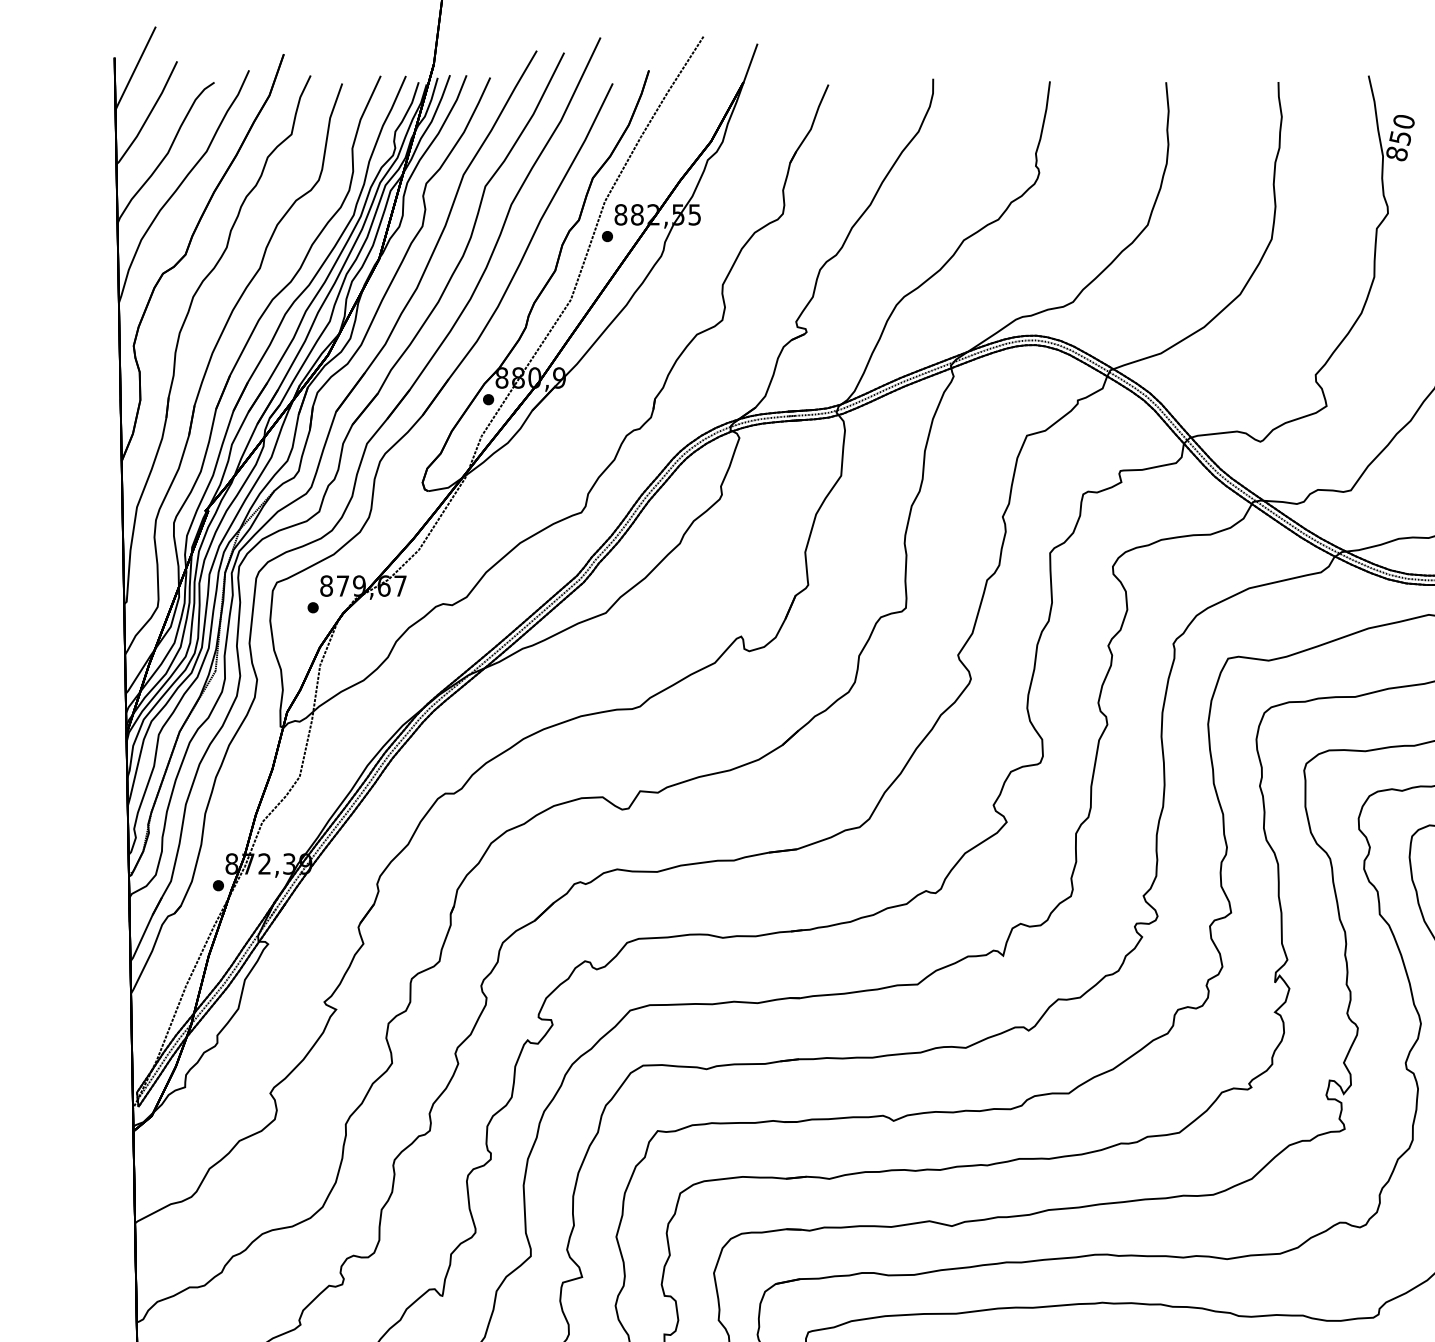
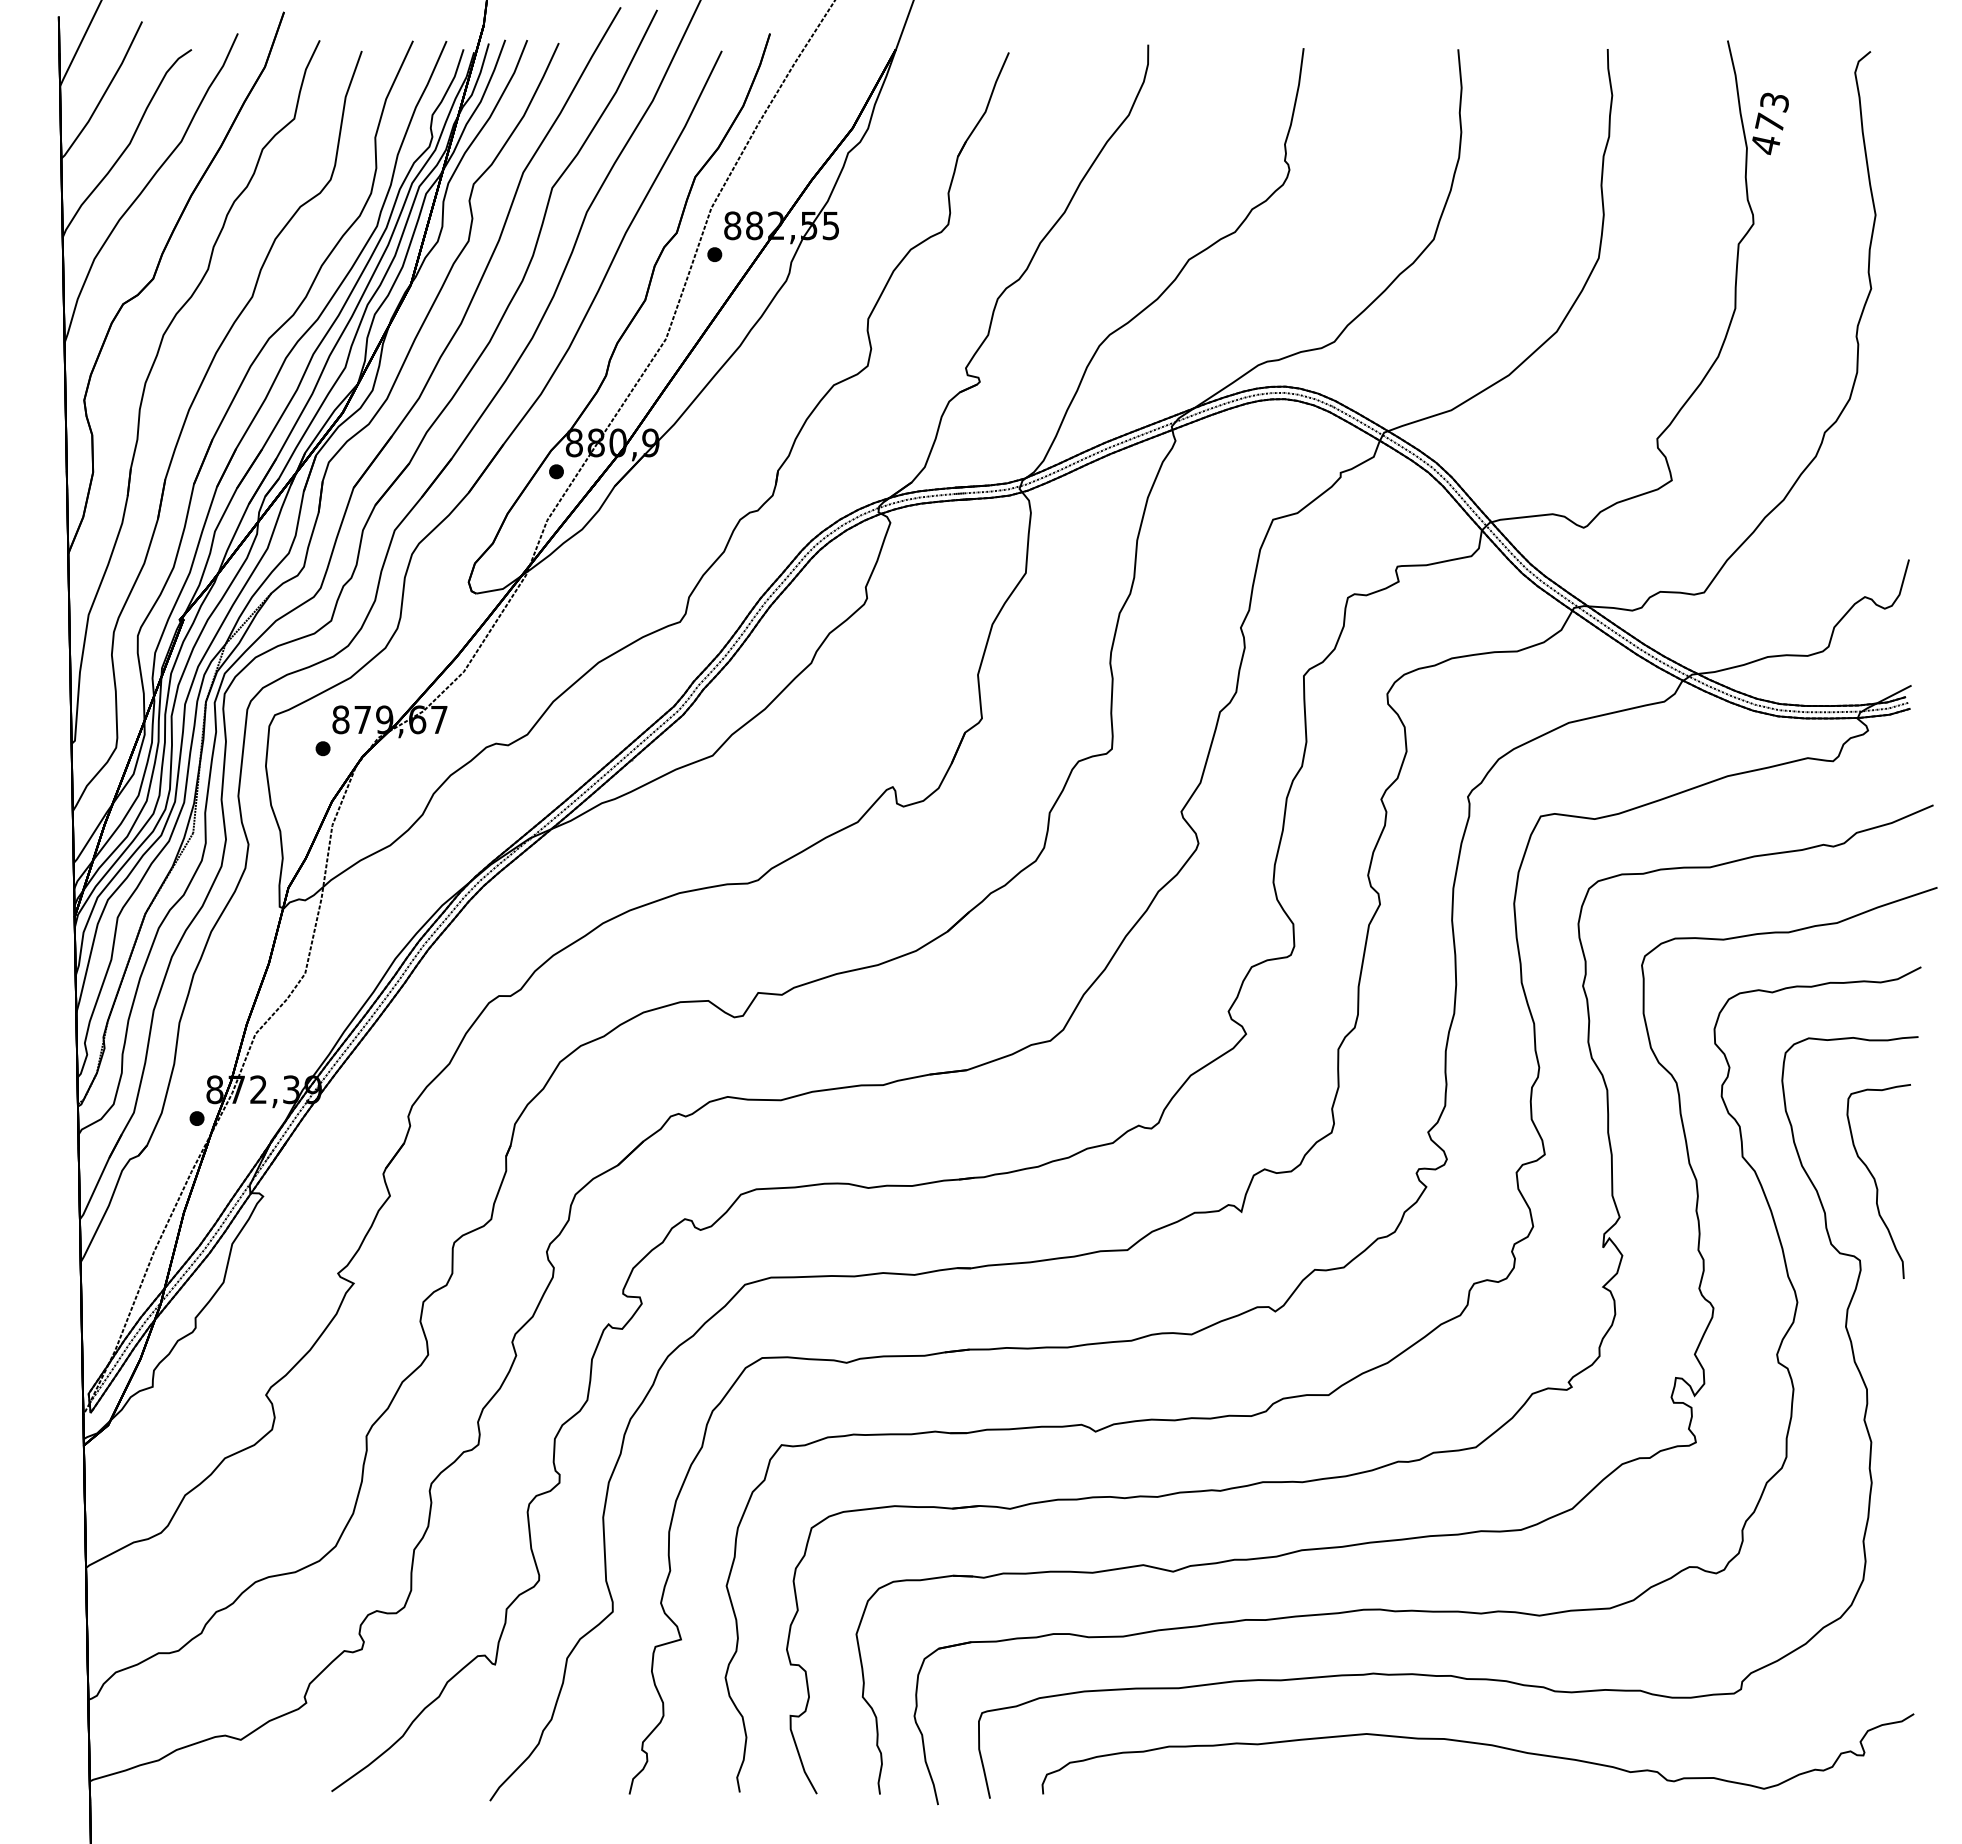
text: (1400, 137) -> (1770, 123), 850 -> 473

